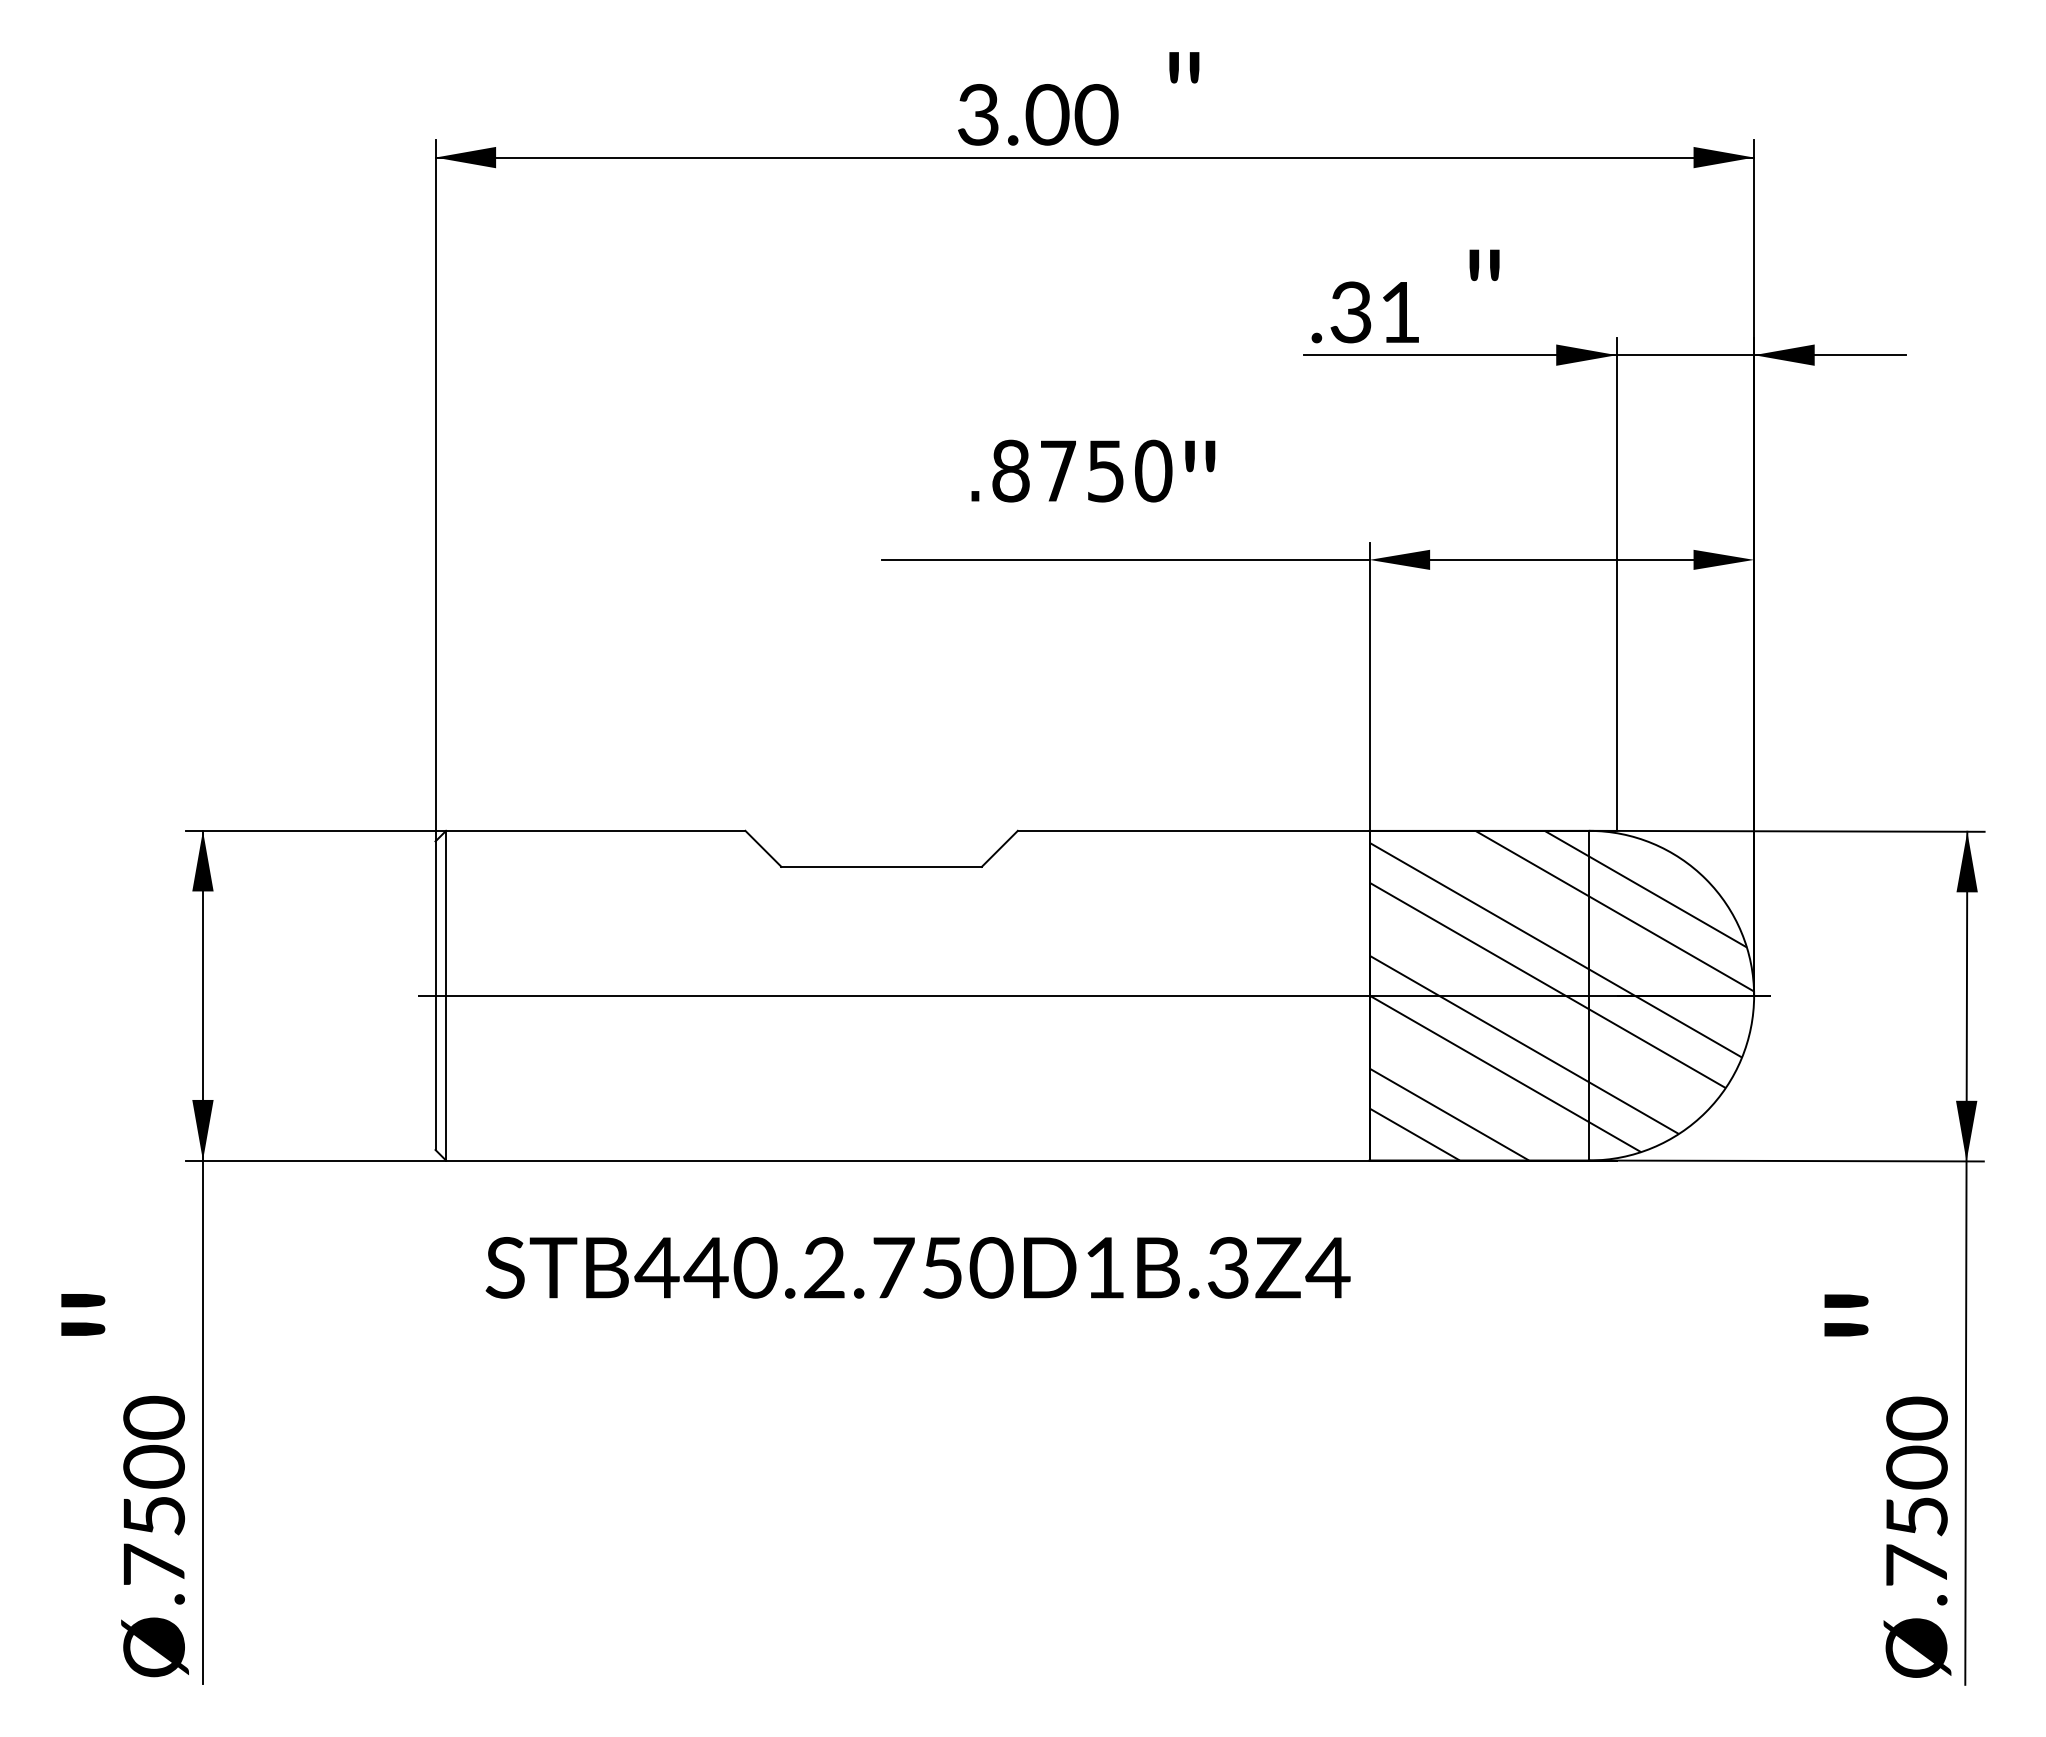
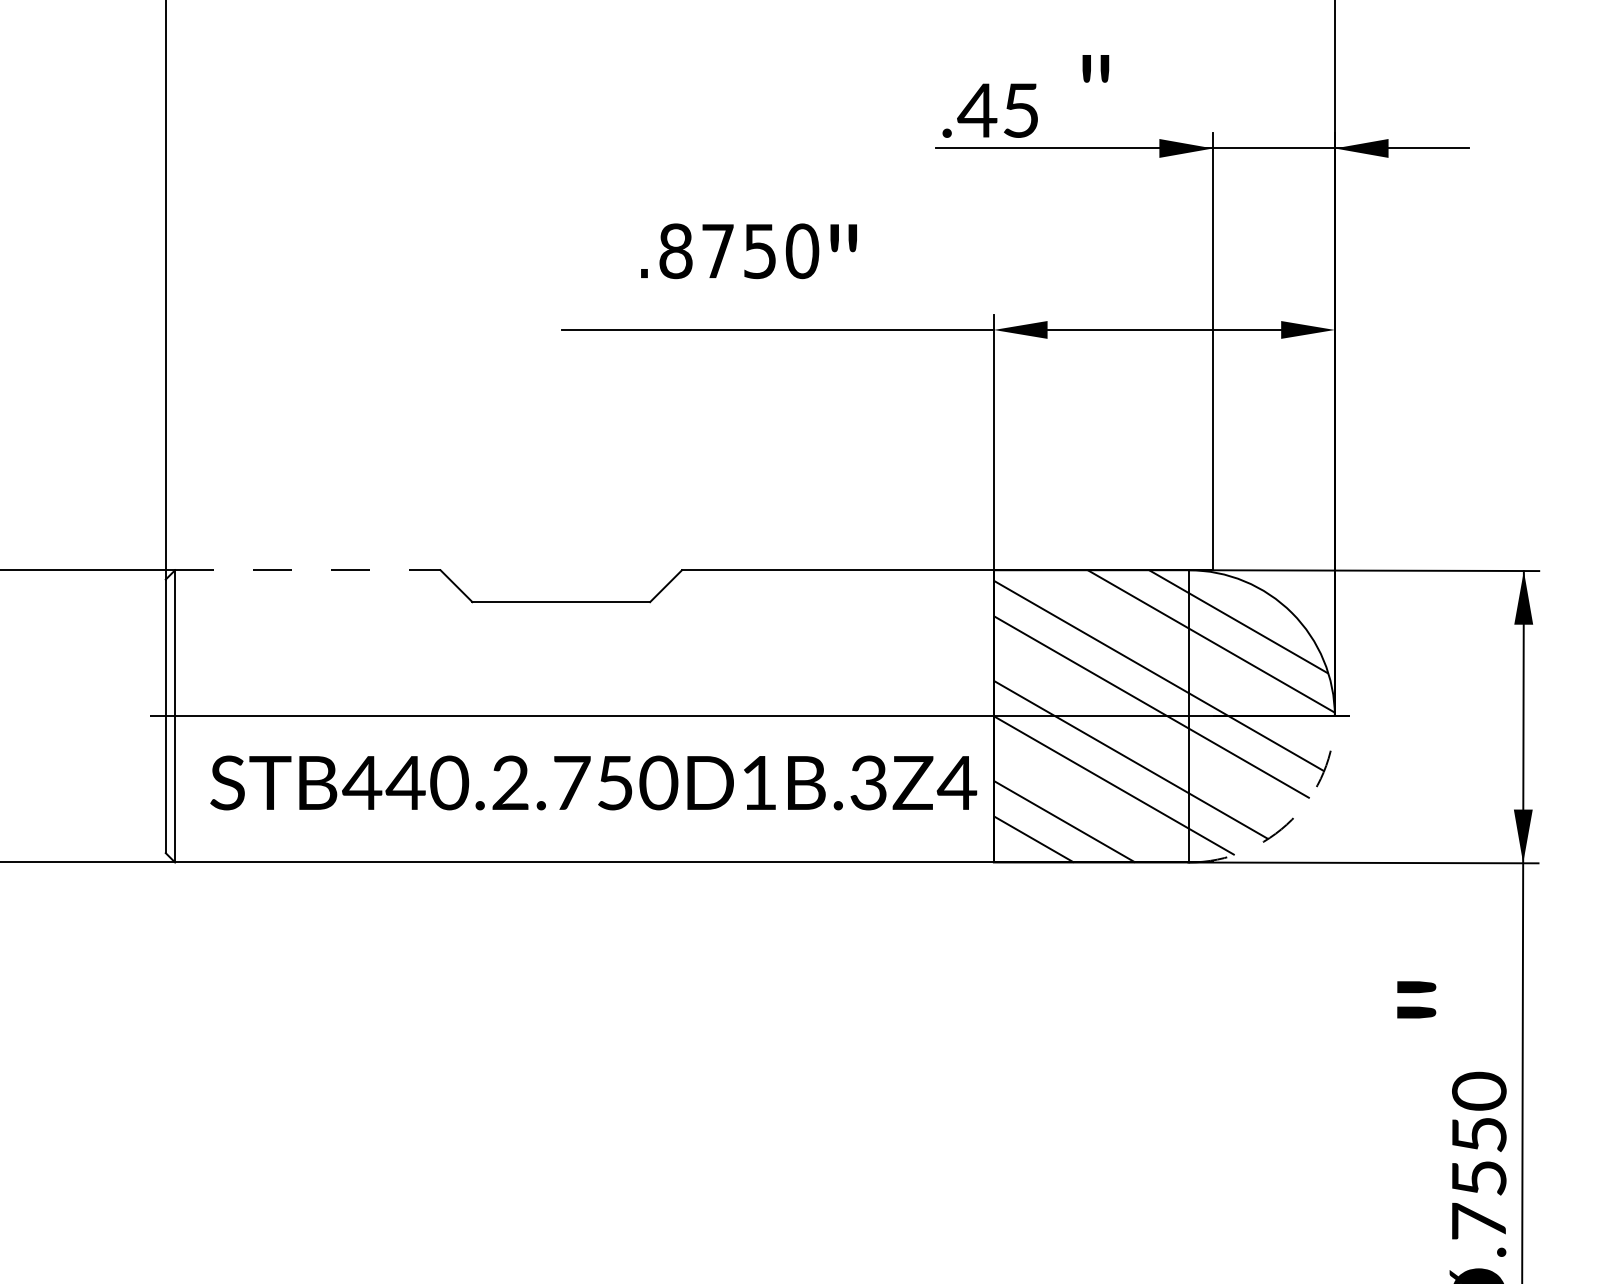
text: (1373, 312) -> (997, 110), .31 -> .45
line: (595, 830) -> (307, 569), solid -> dashed
arc: (1705, 1112) -> (1291, 819), solid -> dashed
text: (917, 1267) -> (593, 782), moved
text: (1916, 1467) -> (1478, 1134), .7500 -> .7550

